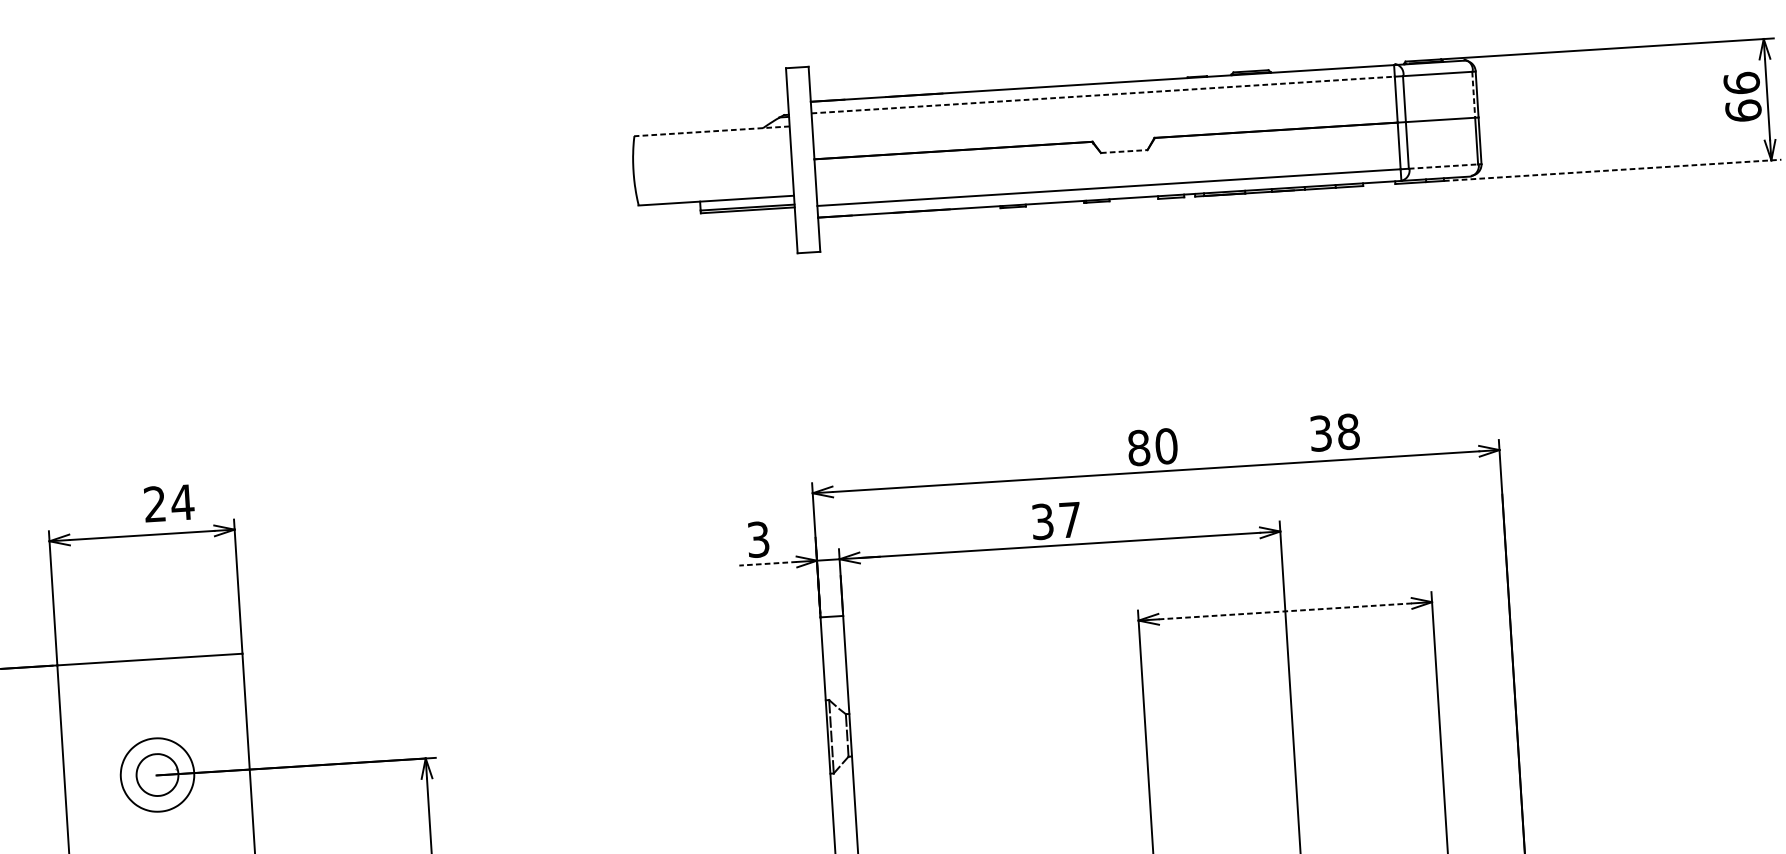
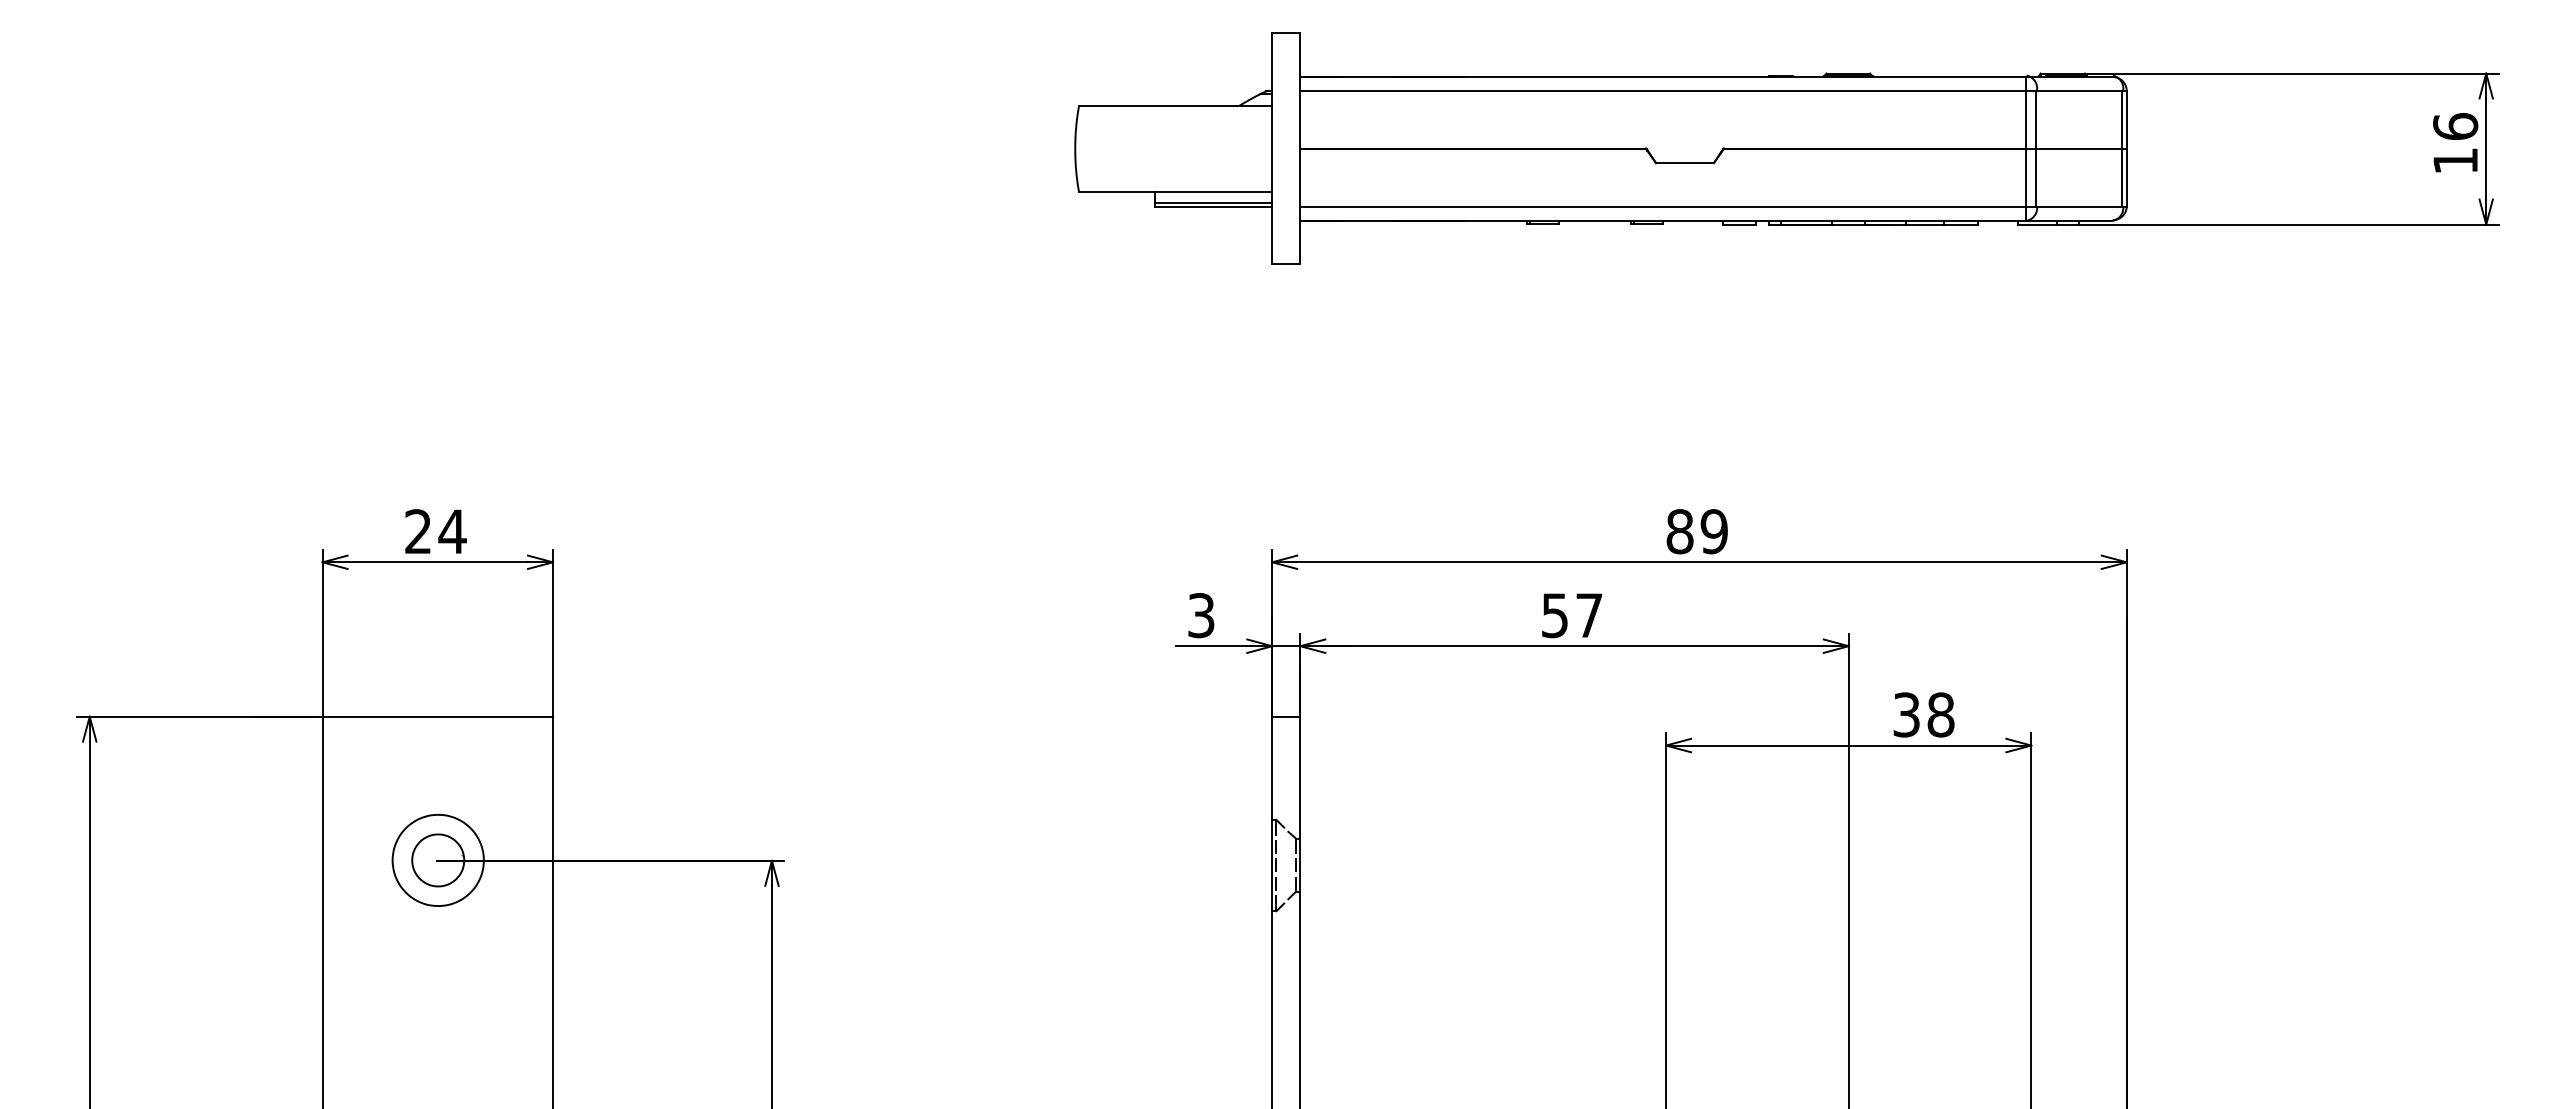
line: (1103, 95) -> (1663, 91), dashed -> solid
line: (1473, 95) -> (2122, 120), dashed -> solid
text: (1743, 110) -> (2455, 160), 66 -> 16
line: (711, 131) -> (1175, 105), dashed -> solid
line: (1123, 151) -> (1684, 163), dashed -> solid
line: (1443, 166) -> (2079, 206), dashed -> solid
line: (1612, 170) -> (2288, 224), dashed -> solid
text: (1334, 432) -> (1923, 714), moved
text: (1165, 446) -> (1713, 531), 80 -> 89
text: (168, 503) -> (435, 531), moved
text: (1042, 521) -> (1554, 615), 37 -> 57
line: (768, 563) -> (1211, 646), dashed -> solid
line: (1285, 611) -> (1848, 745), dashed -> solid

